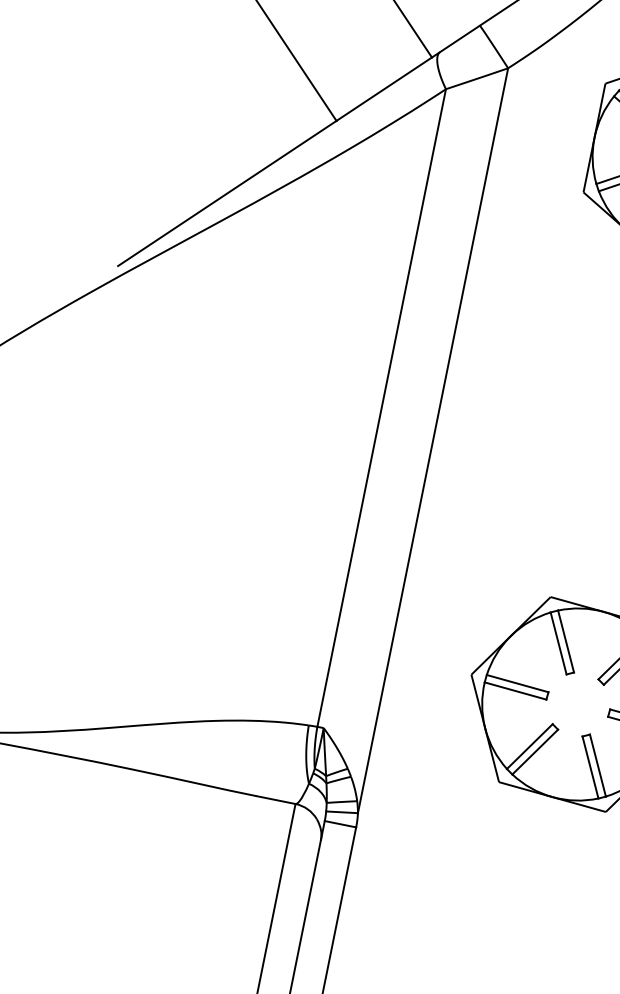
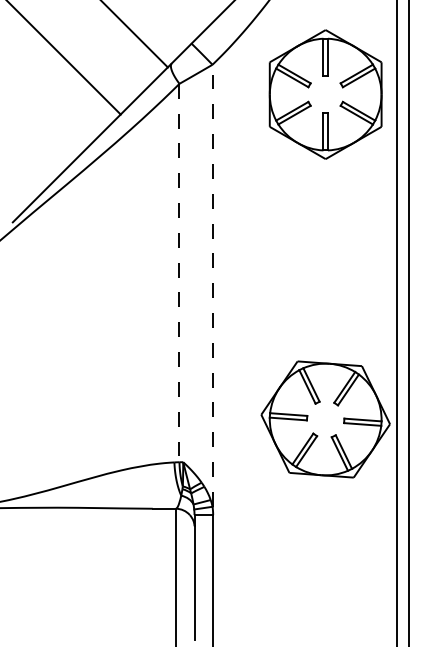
line: (381, 408) -> (179, 273), solid -> dashed
line: (433, 440) -> (212, 285), solid -> dashed

